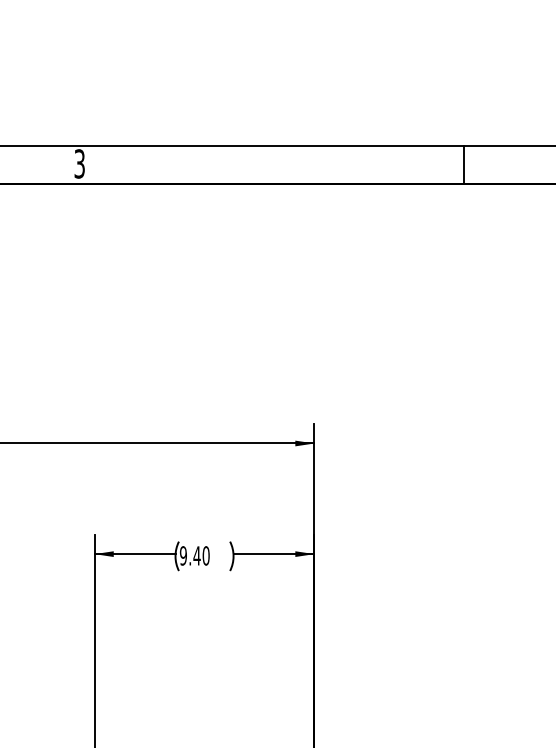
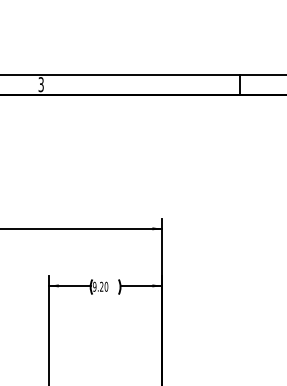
text: (196, 555) -> (101, 286), 9.40 -> 9.20

